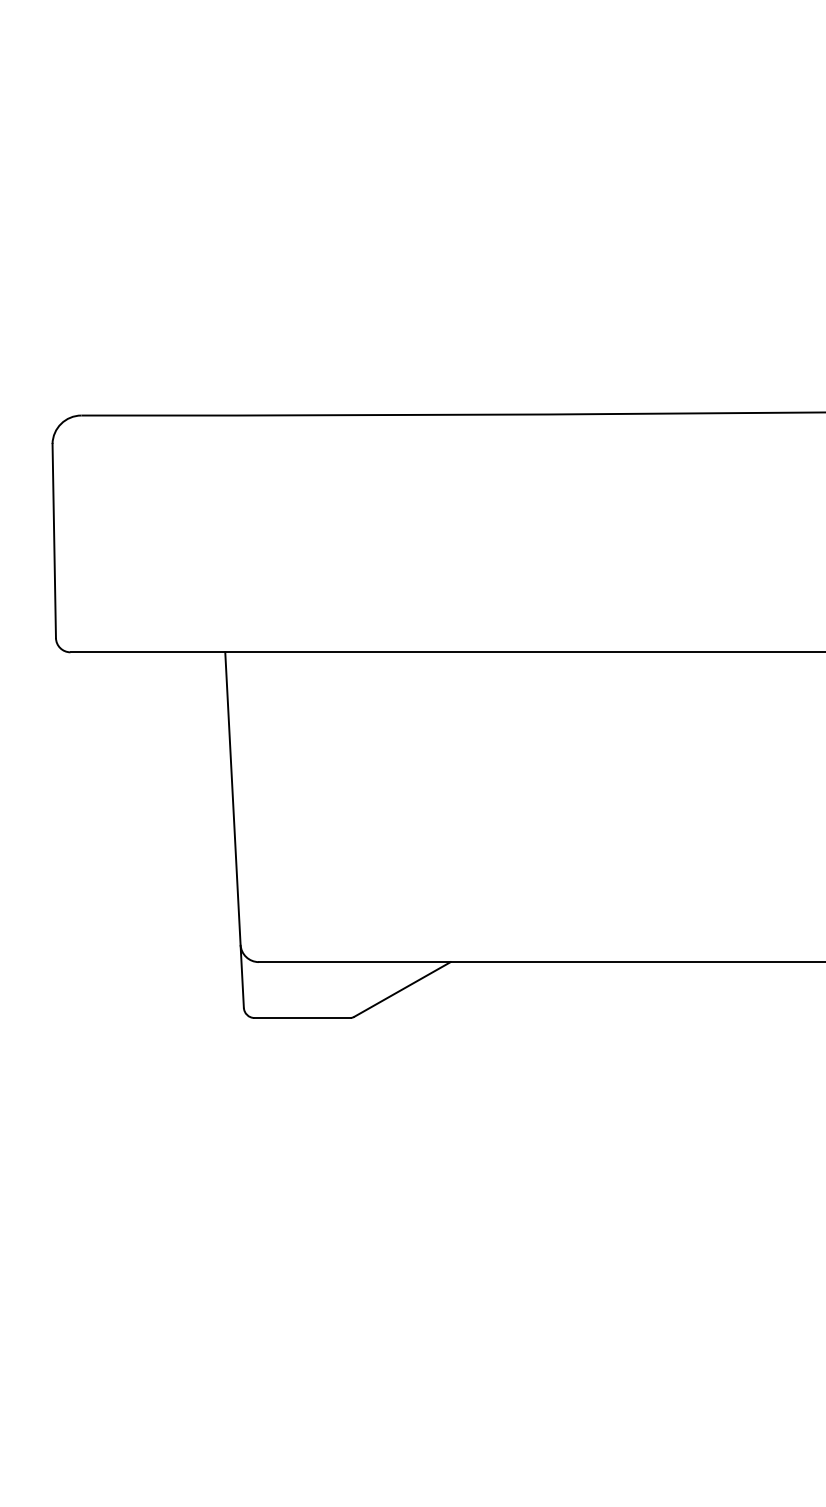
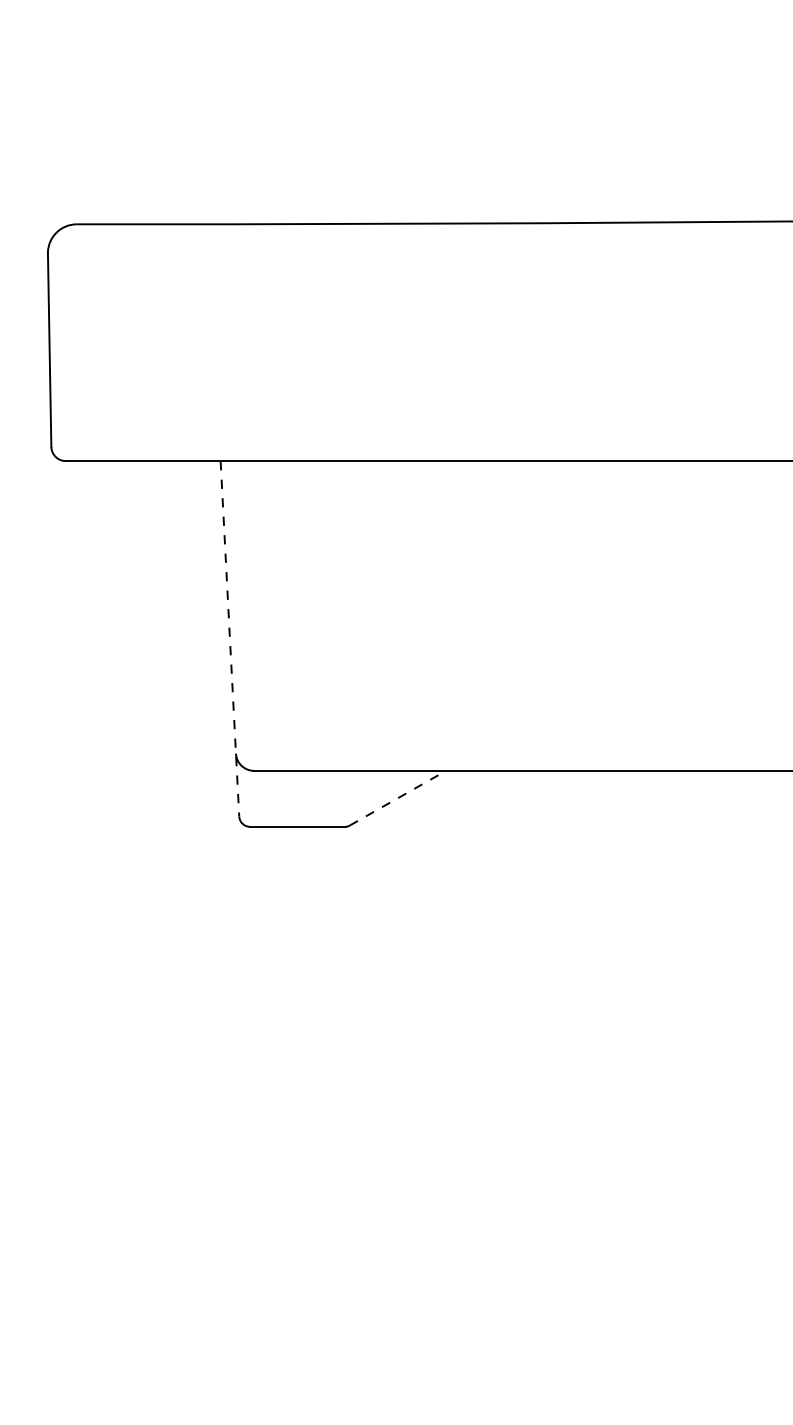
line: (234, 830) -> (229, 639), solid -> dashed
line: (403, 989) -> (398, 798), solid -> dashed

